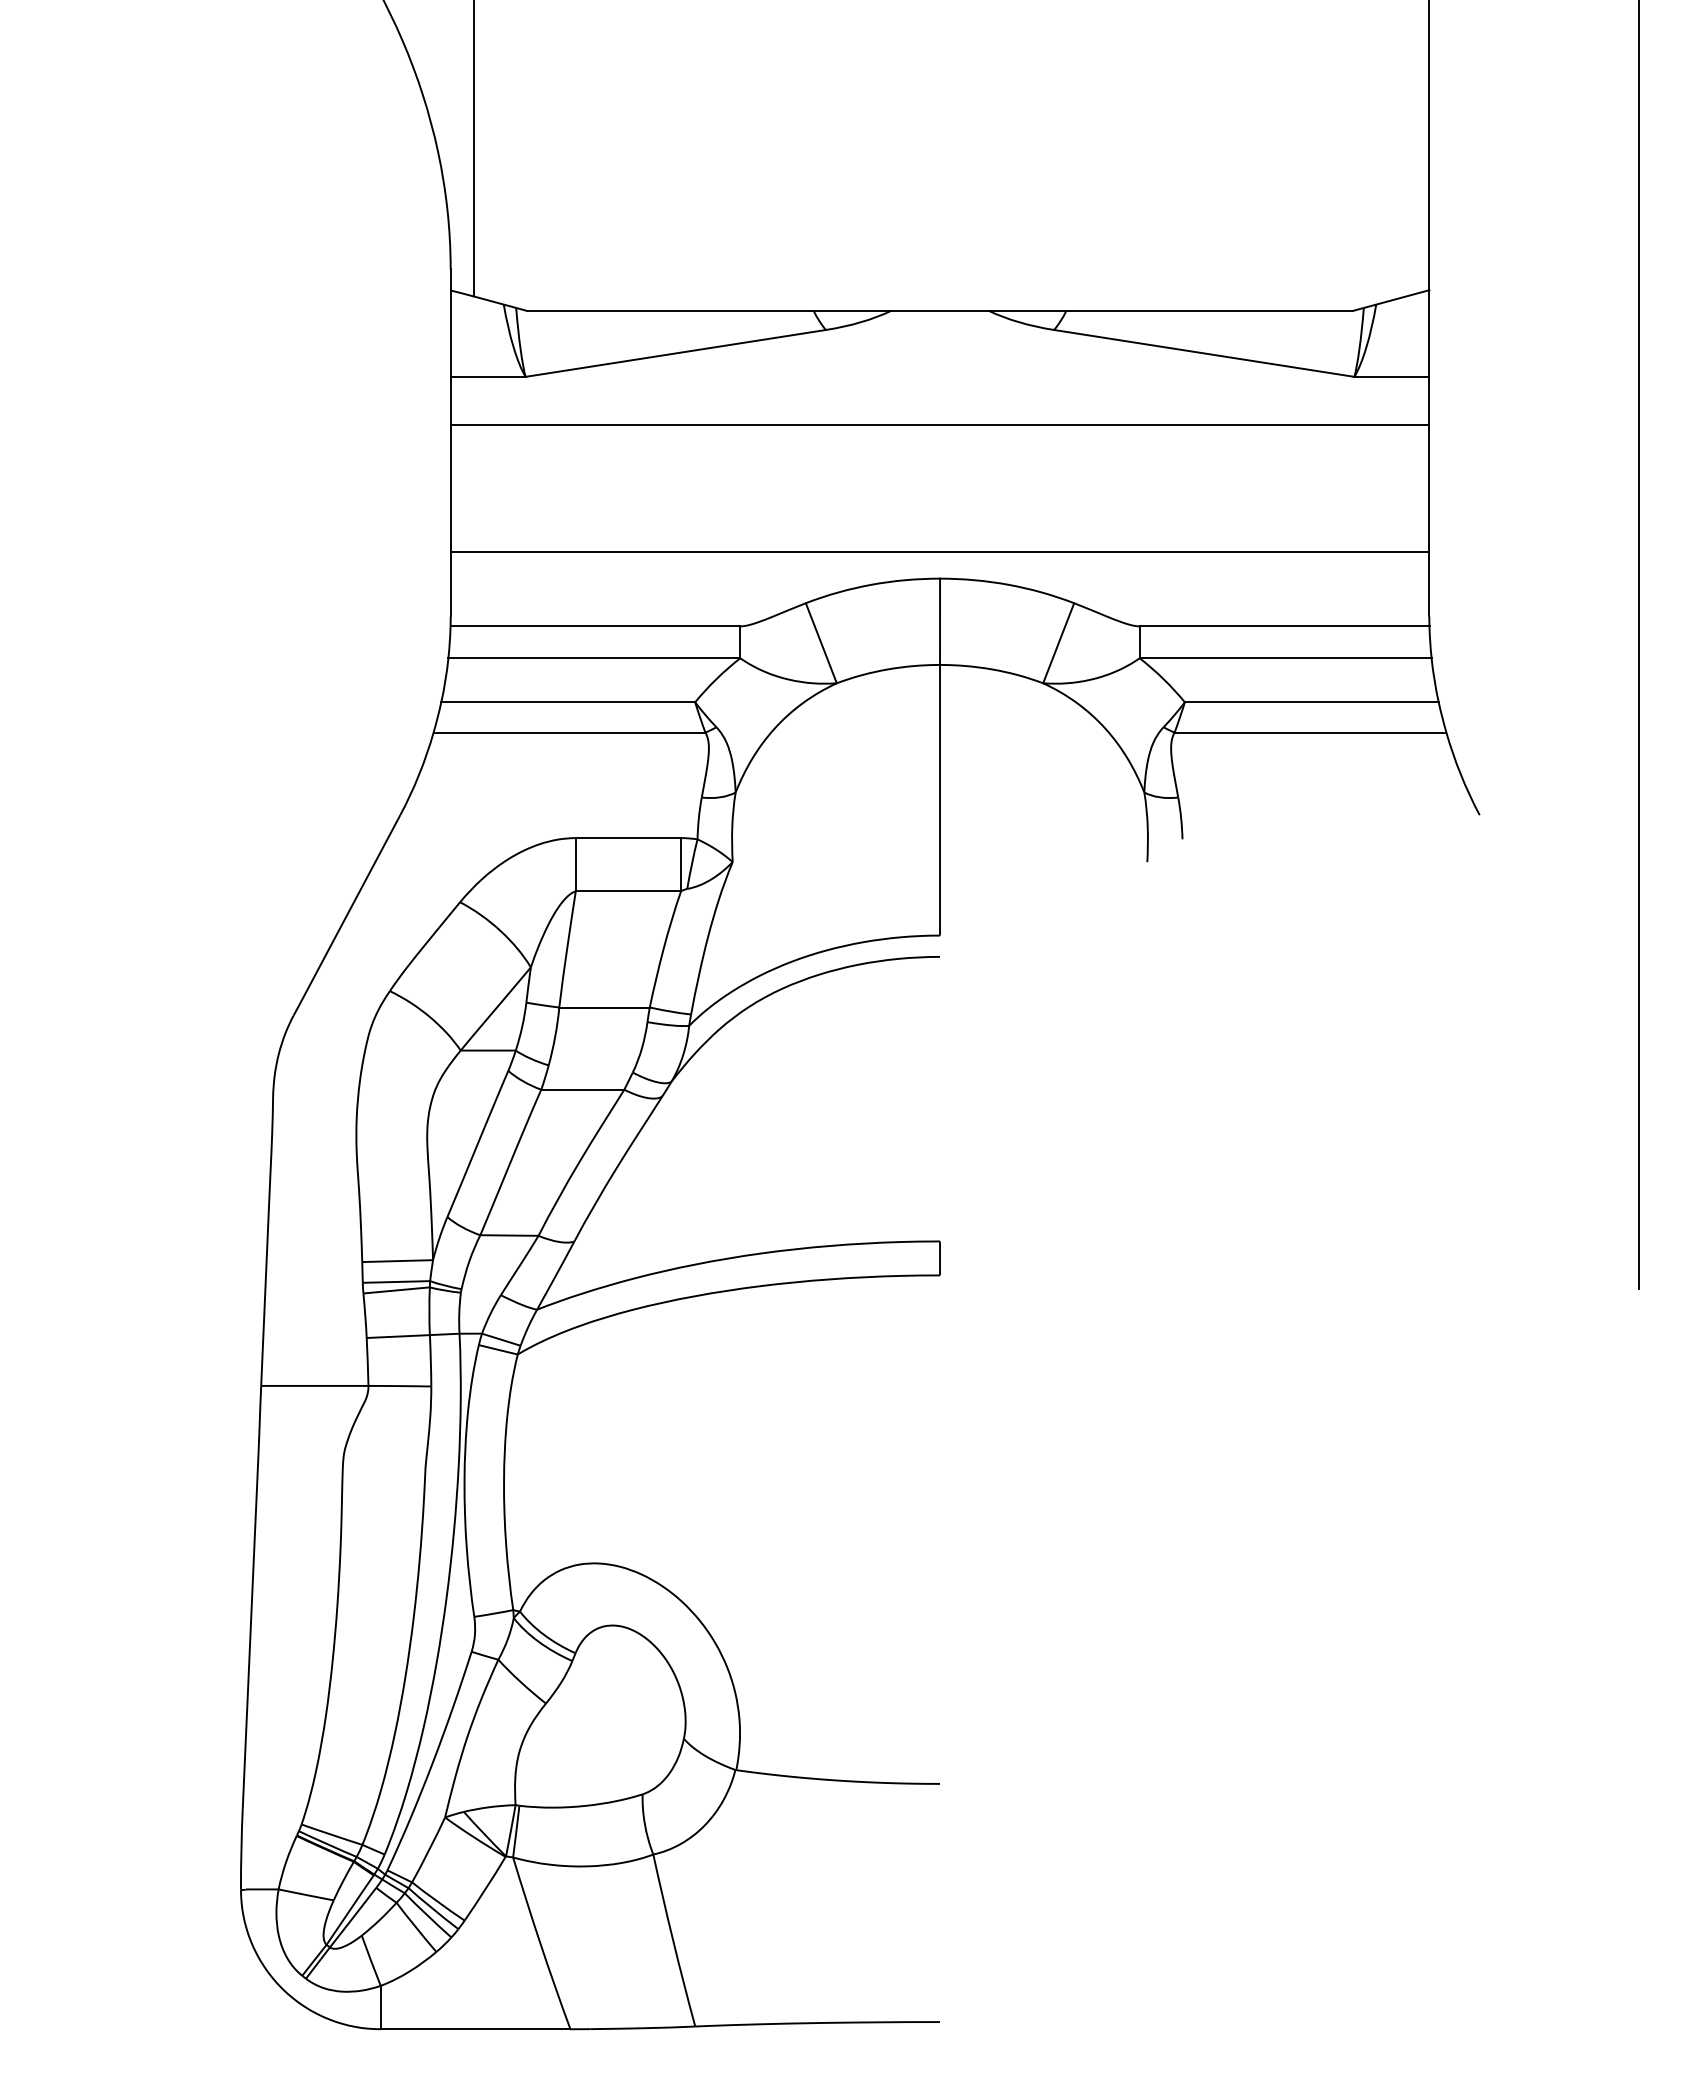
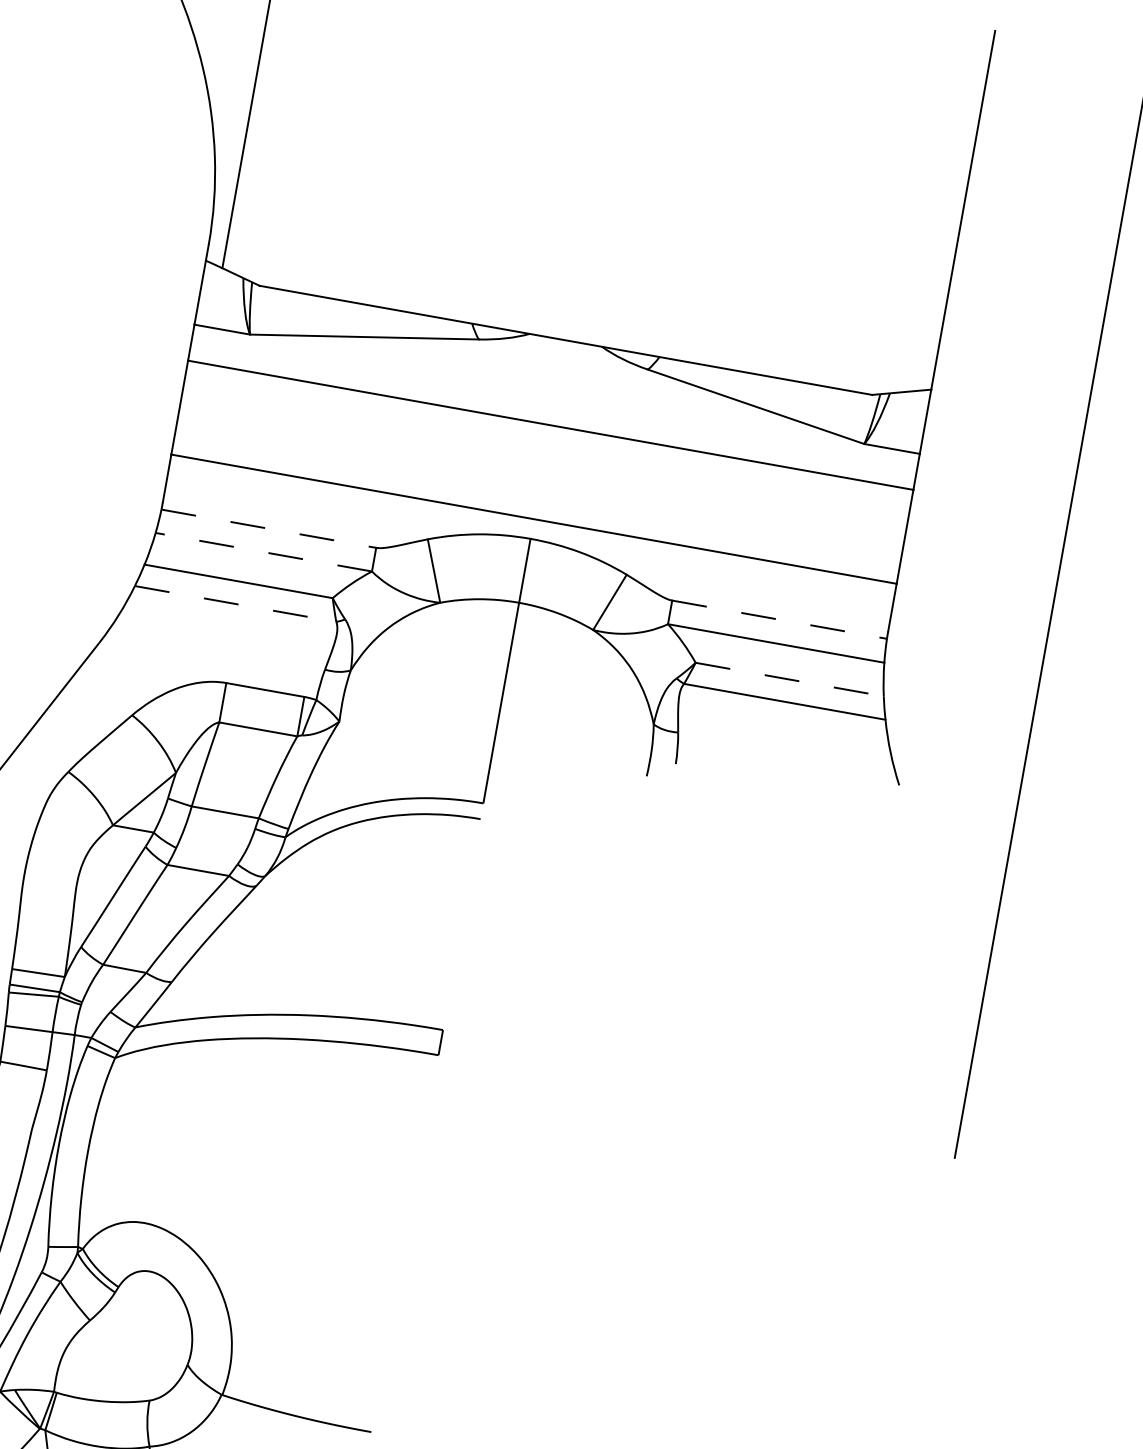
line: (595, 626) -> (268, 528), solid -> dashed
line: (1284, 626) -> (779, 619), solid -> dashed
line: (594, 658) -> (263, 552), solid -> dashed
line: (1311, 702) -> (789, 679), solid -> dashed
line: (569, 732) -> (235, 603), solid -> dashed

